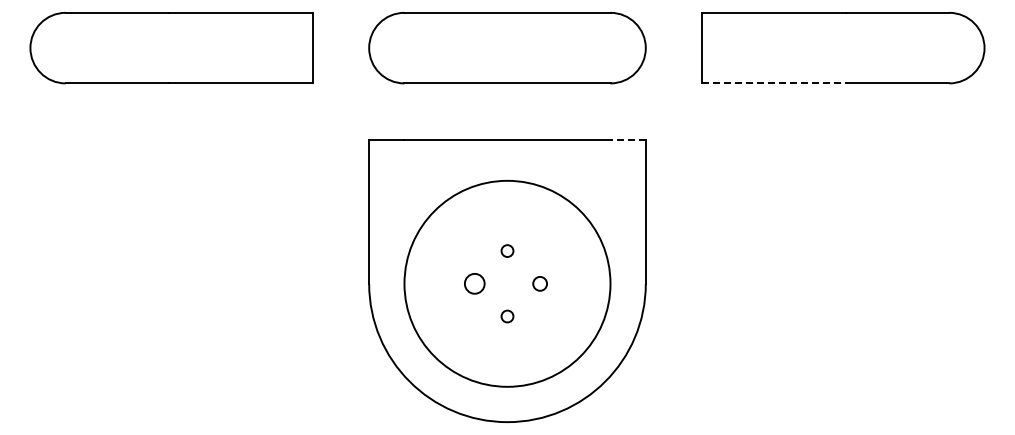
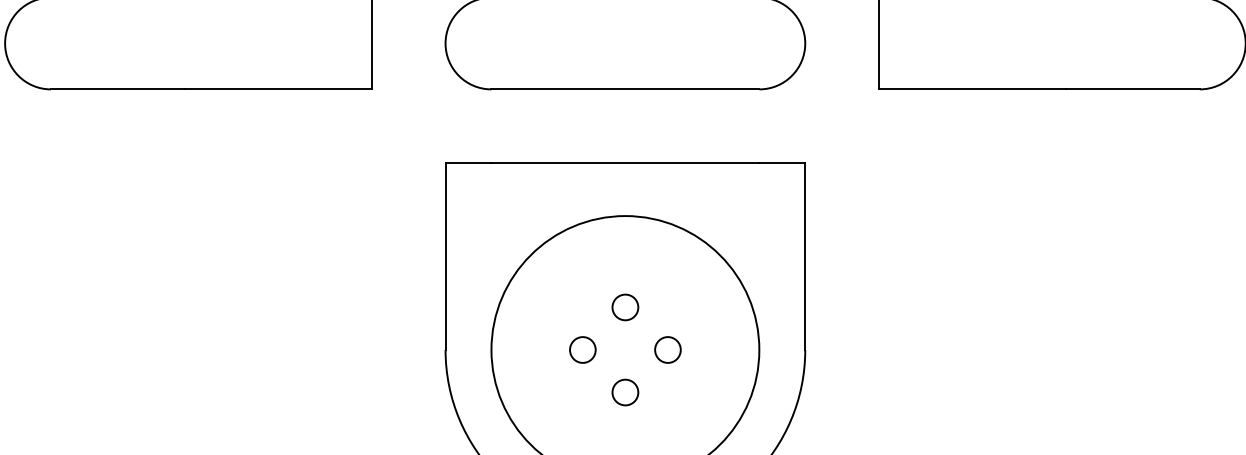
line: (774, 83) -> (972, 89), dashed -> solid
line: (628, 139) -> (782, 162), dashed -> solid
part: (507, 250) -> (625, 306), size x1.67
part: (539, 283) -> (667, 349), size x1.43
part: (507, 316) -> (625, 392), size x1.67

